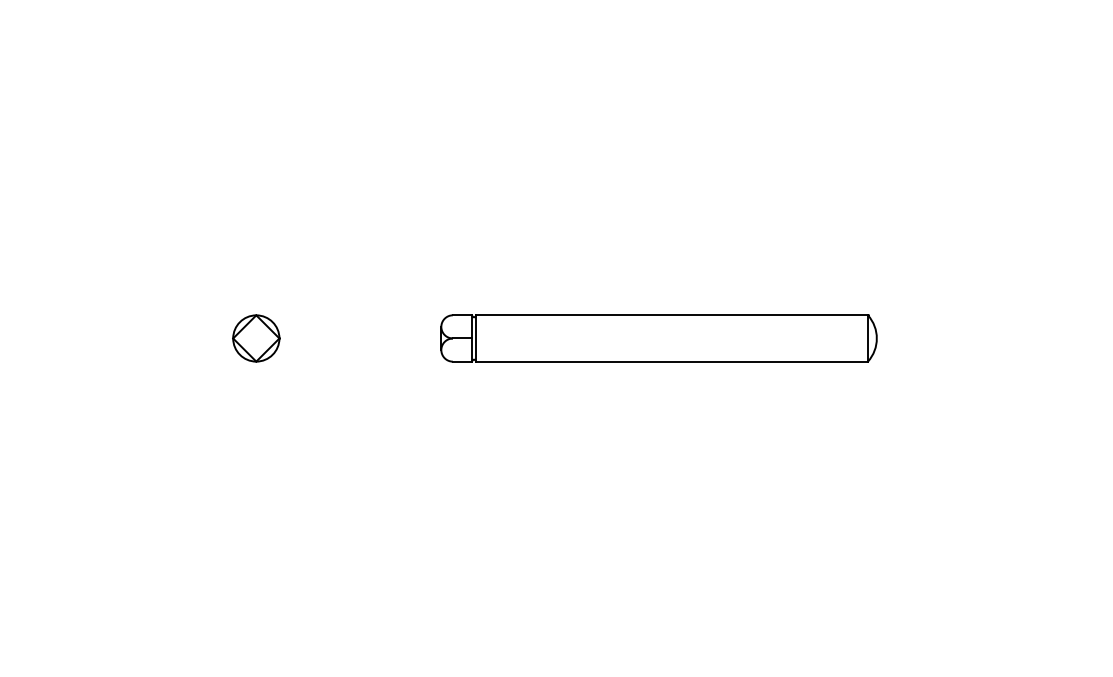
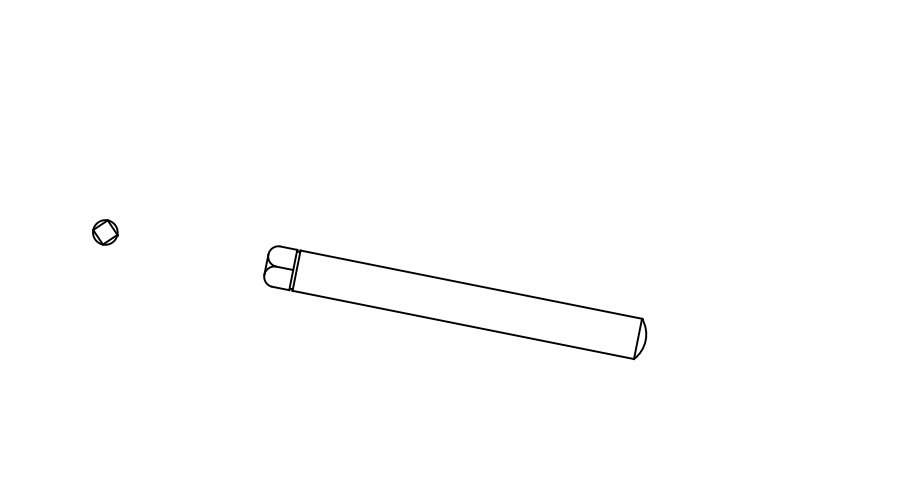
part: (256, 338) -> (105, 232), size x0.6

